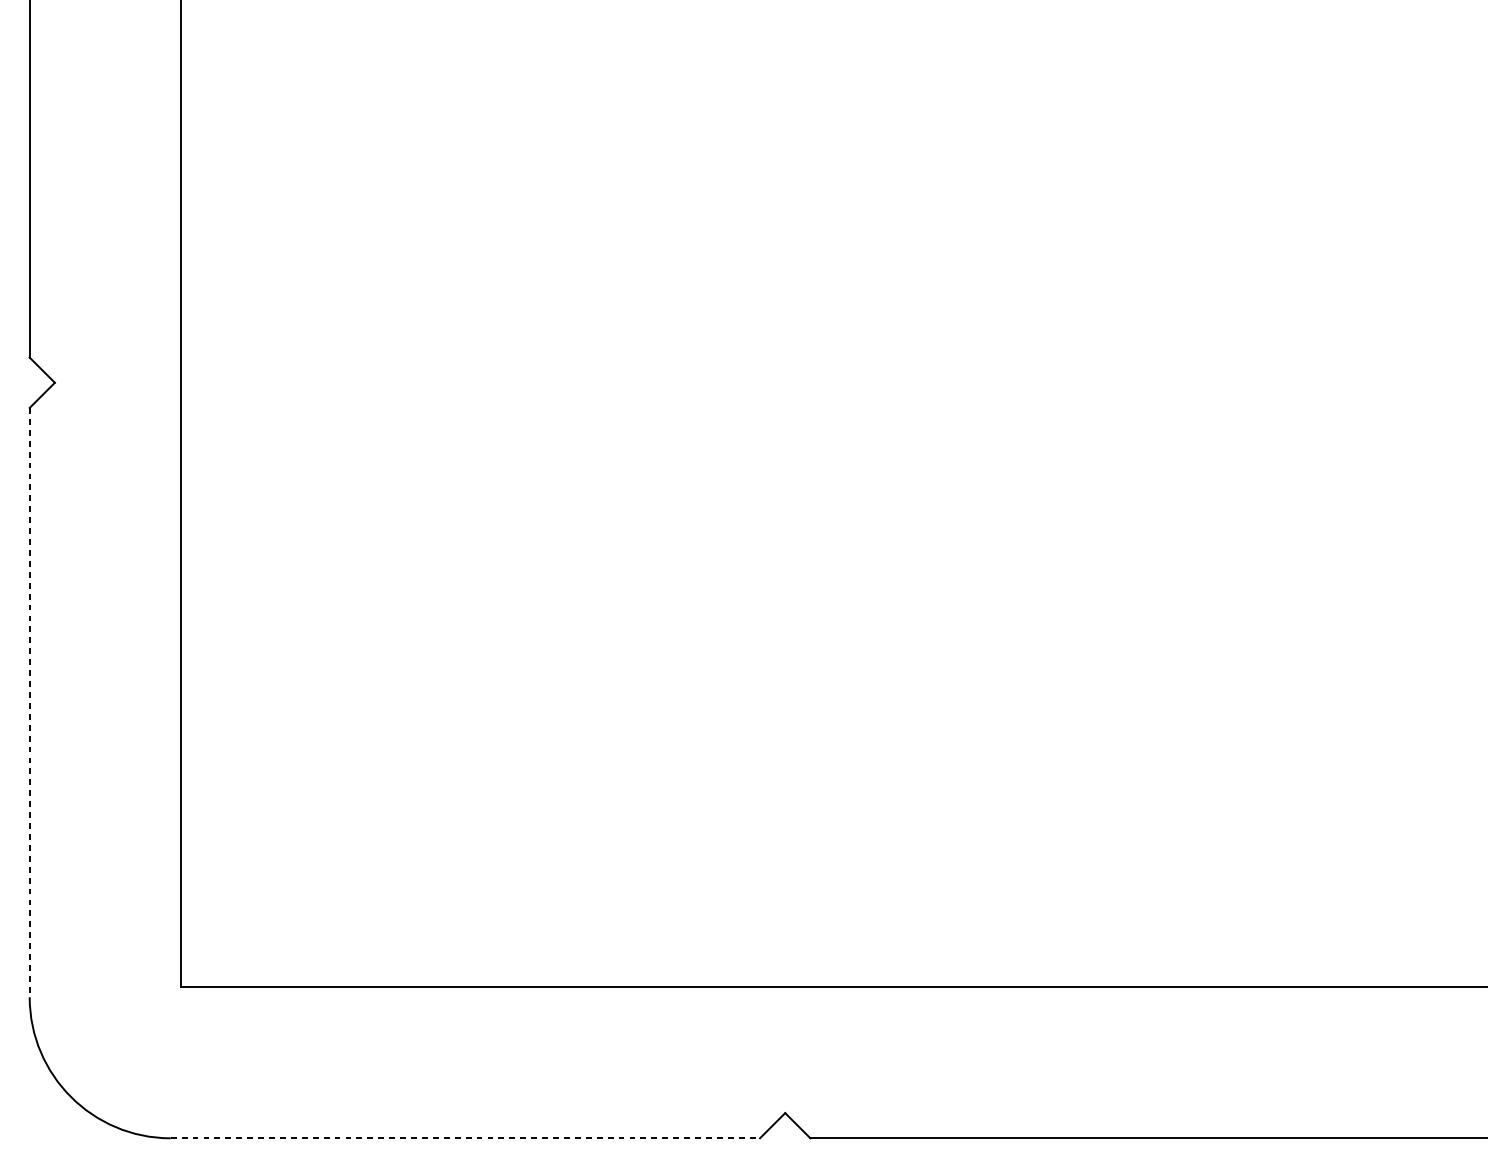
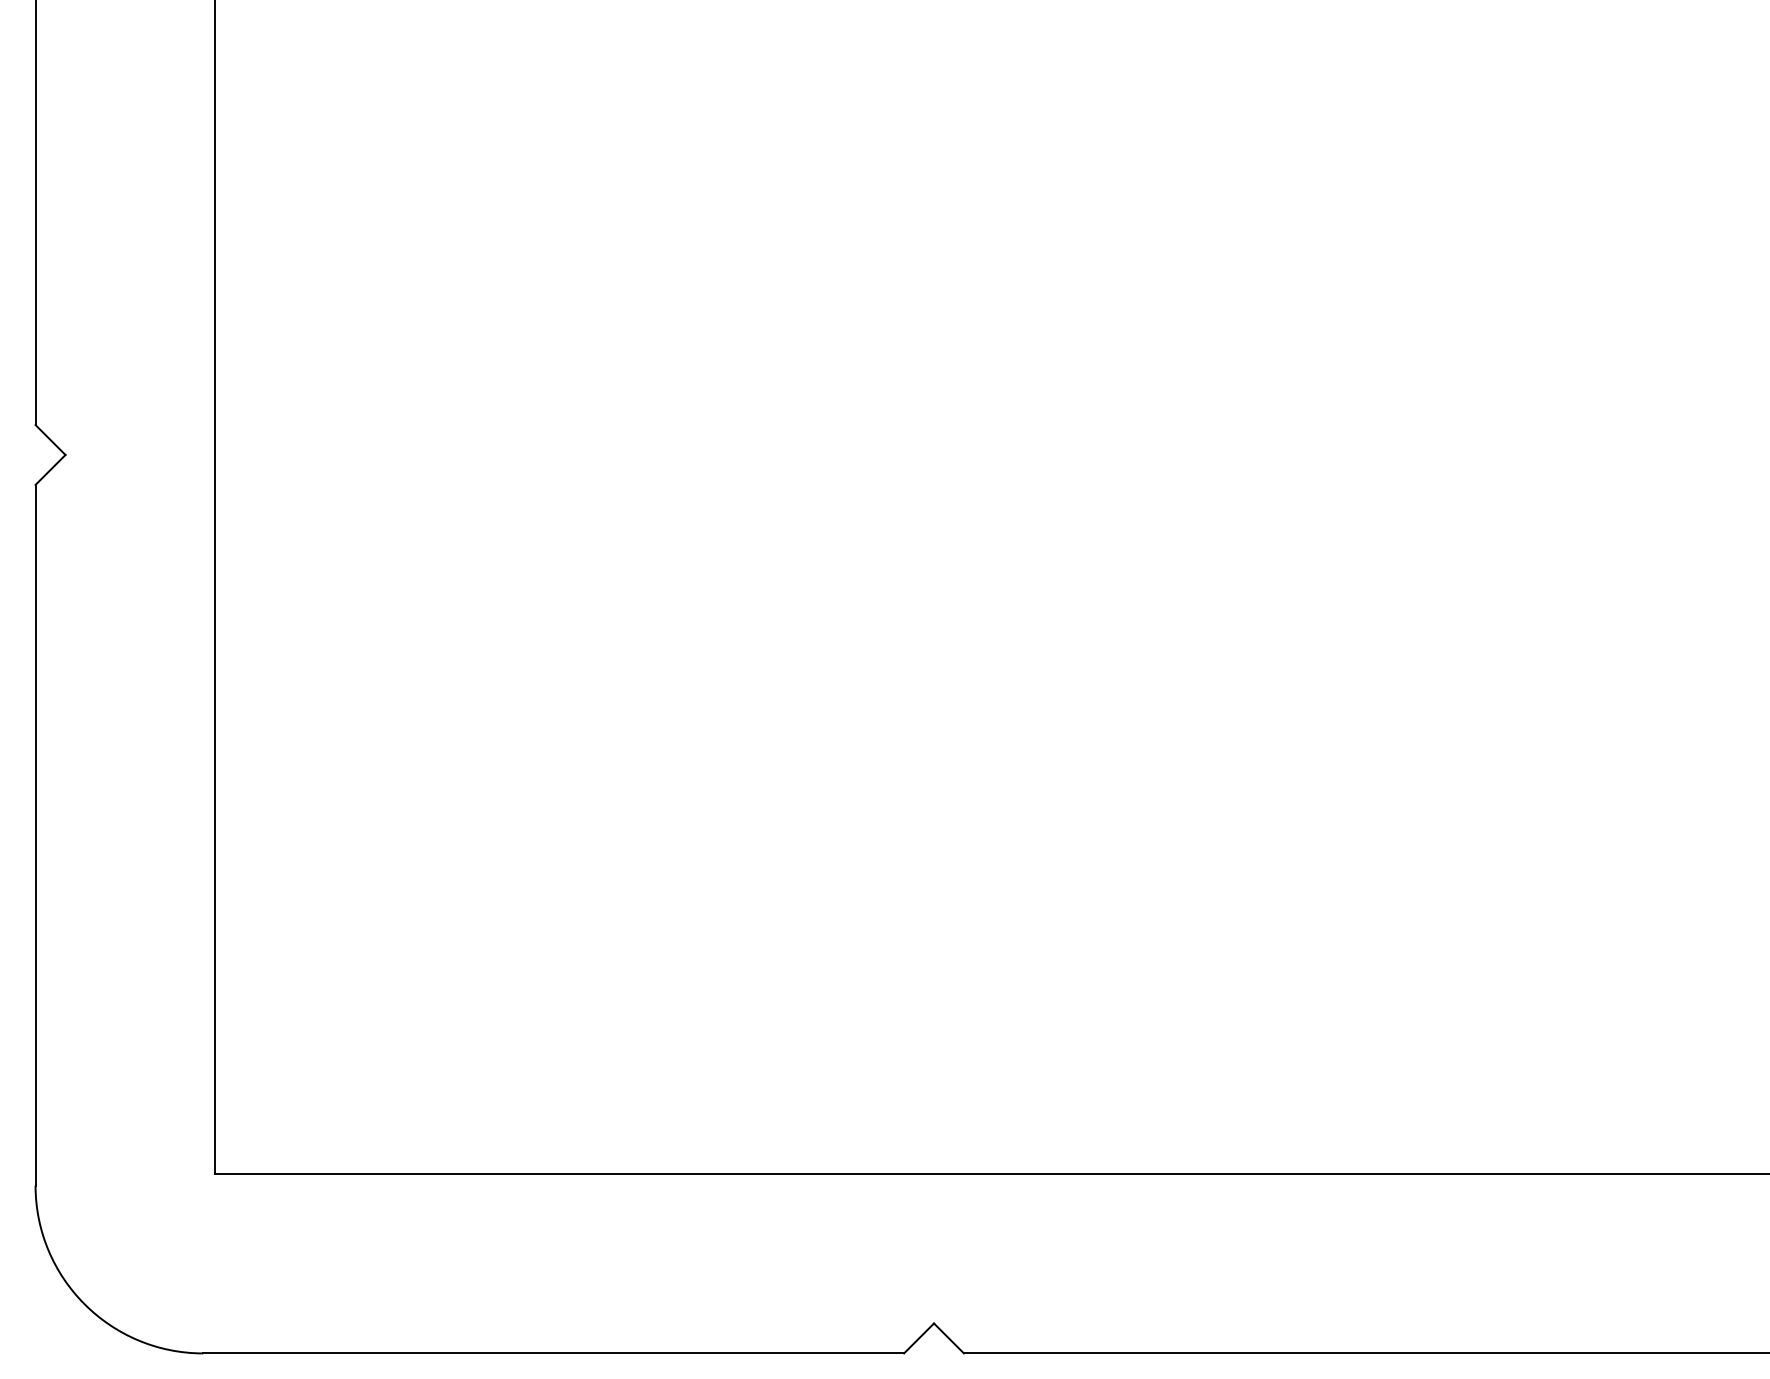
line: (29, 702) -> (35, 835), dashed -> solid
line: (466, 1138) -> (554, 1353), dashed -> solid

